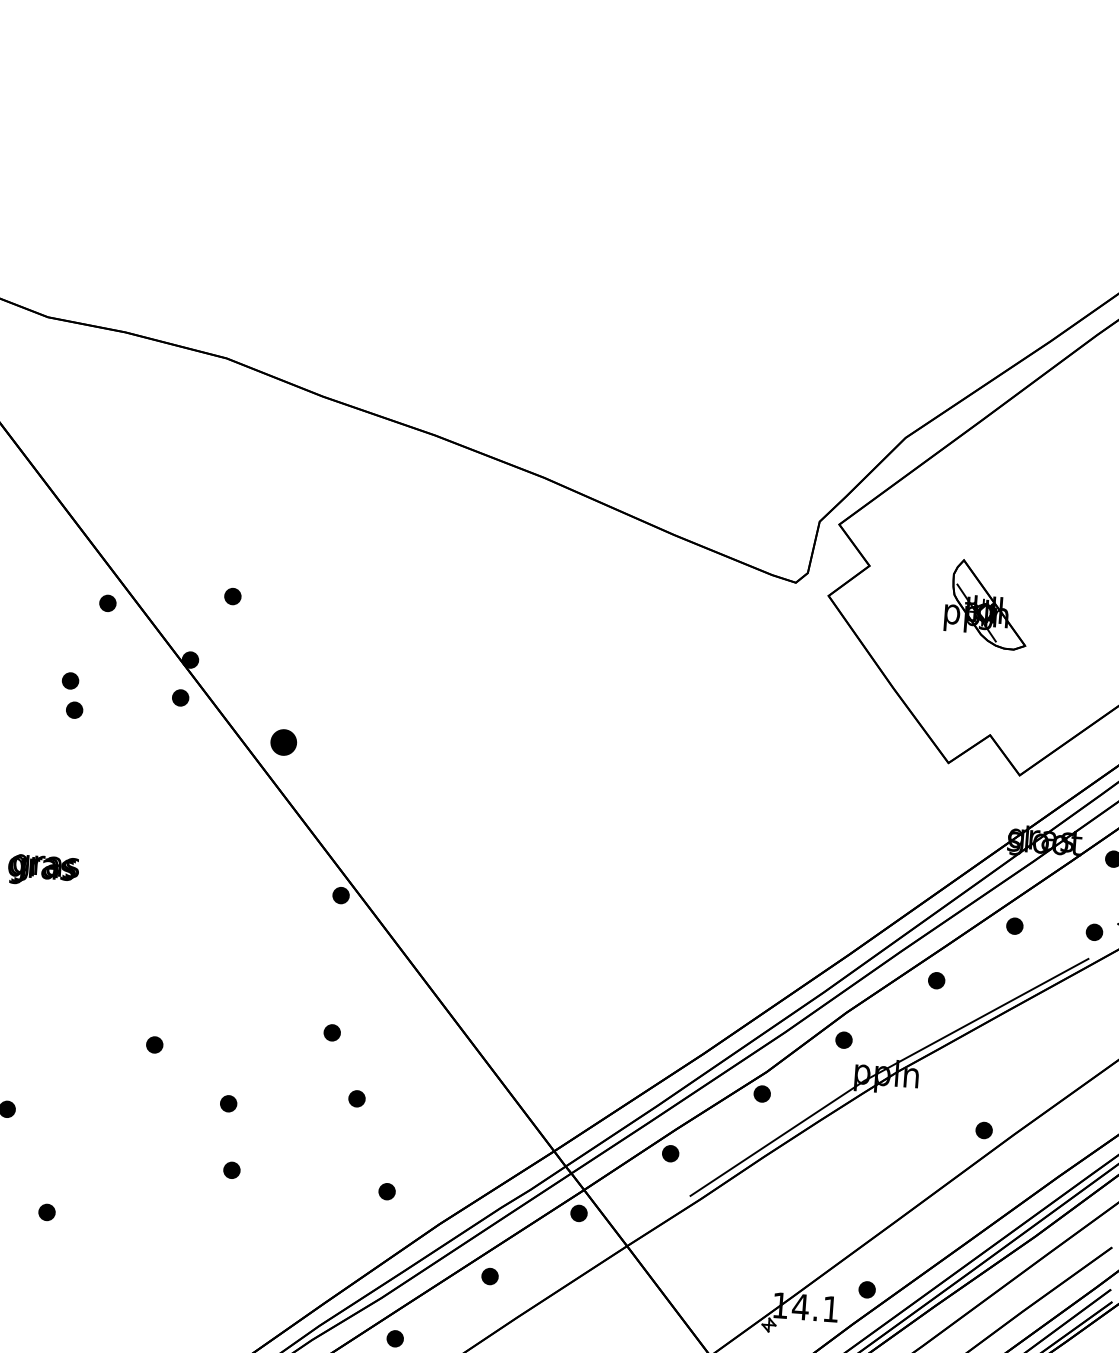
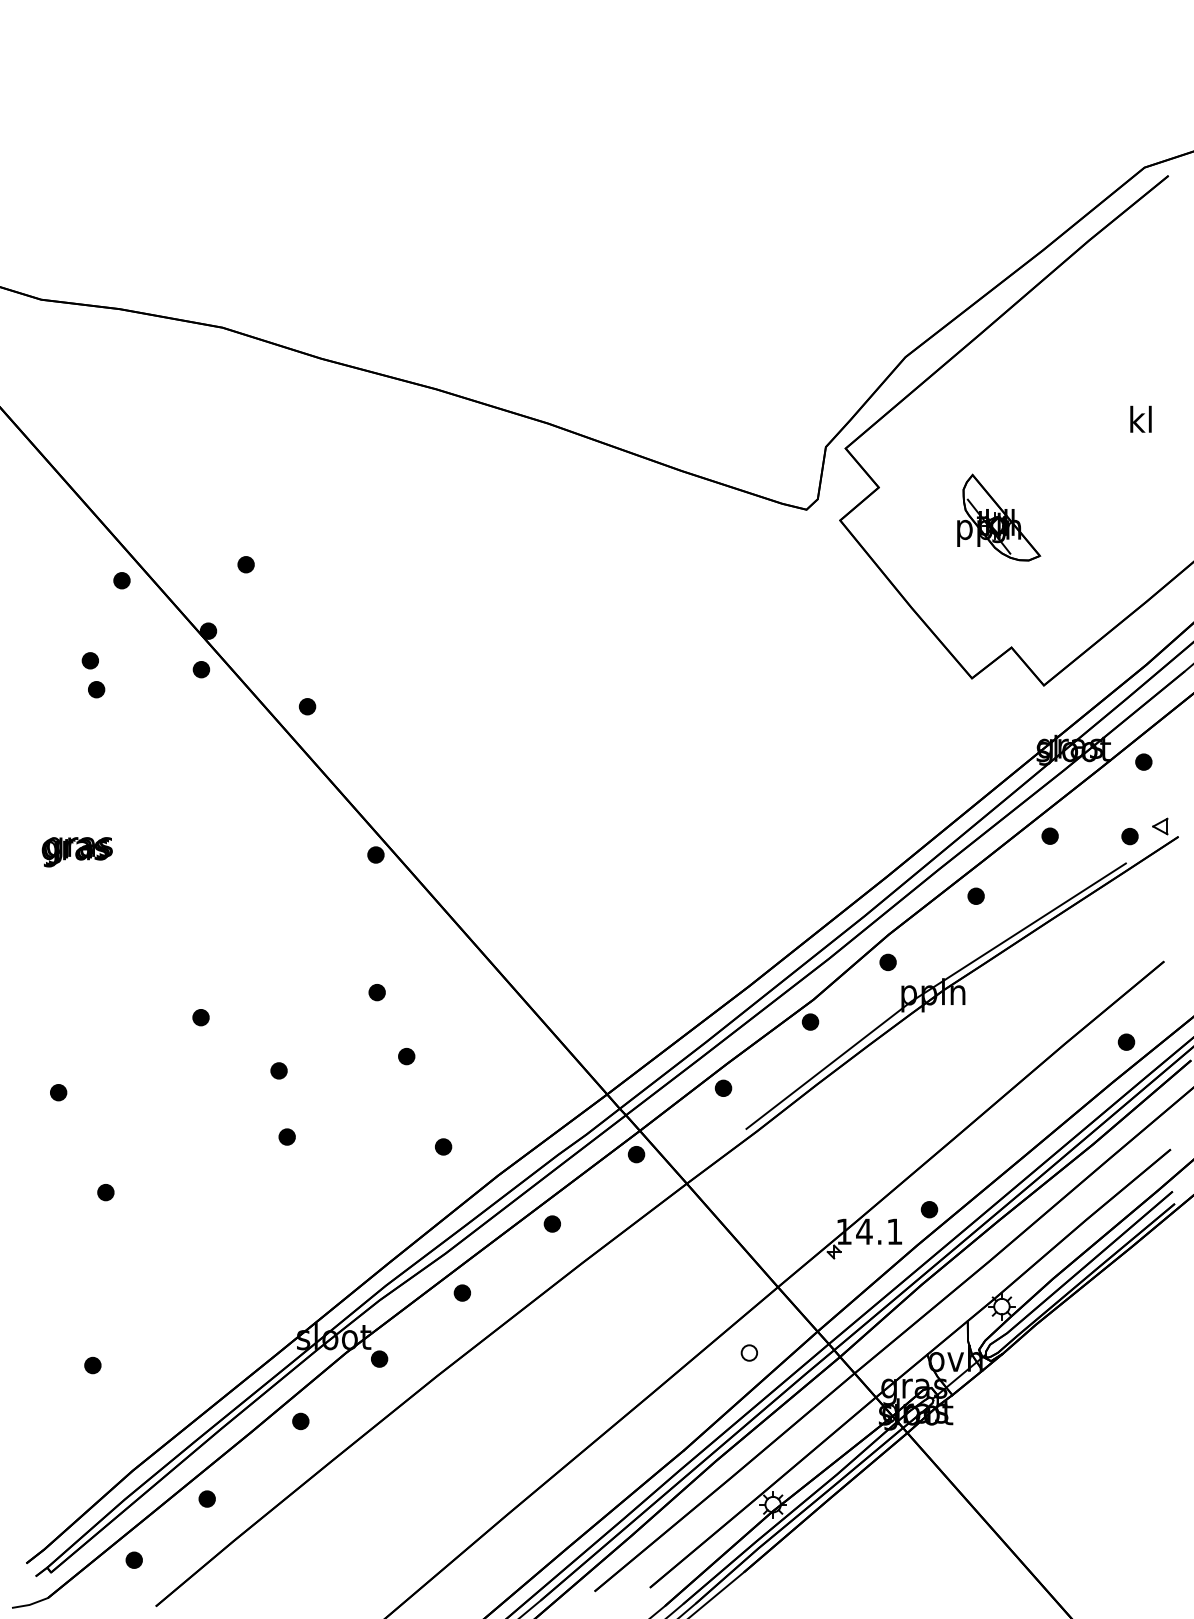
part: (283, 742) -> (307, 706), size x0.62
part: (984, 1129) -> (1126, 1041), moved

